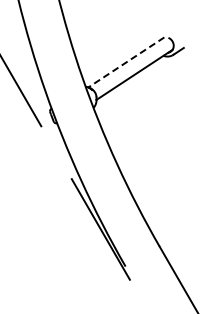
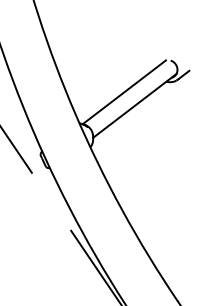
line: (126, 62) -> (124, 92), dashed -> solid

